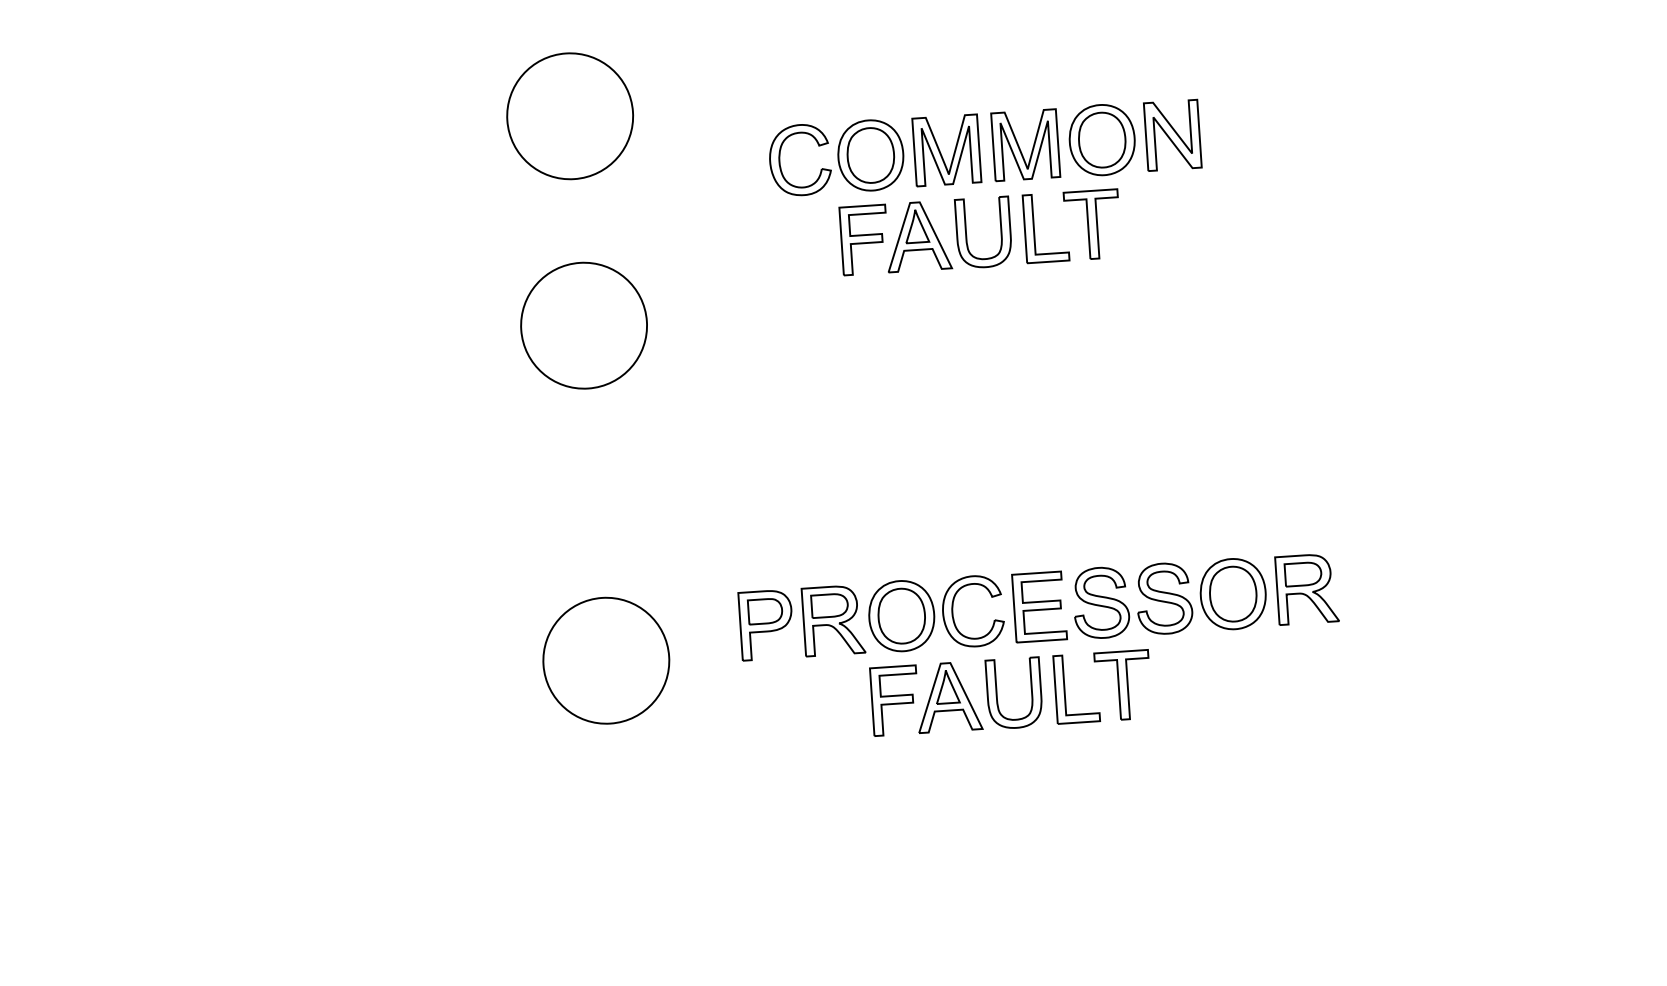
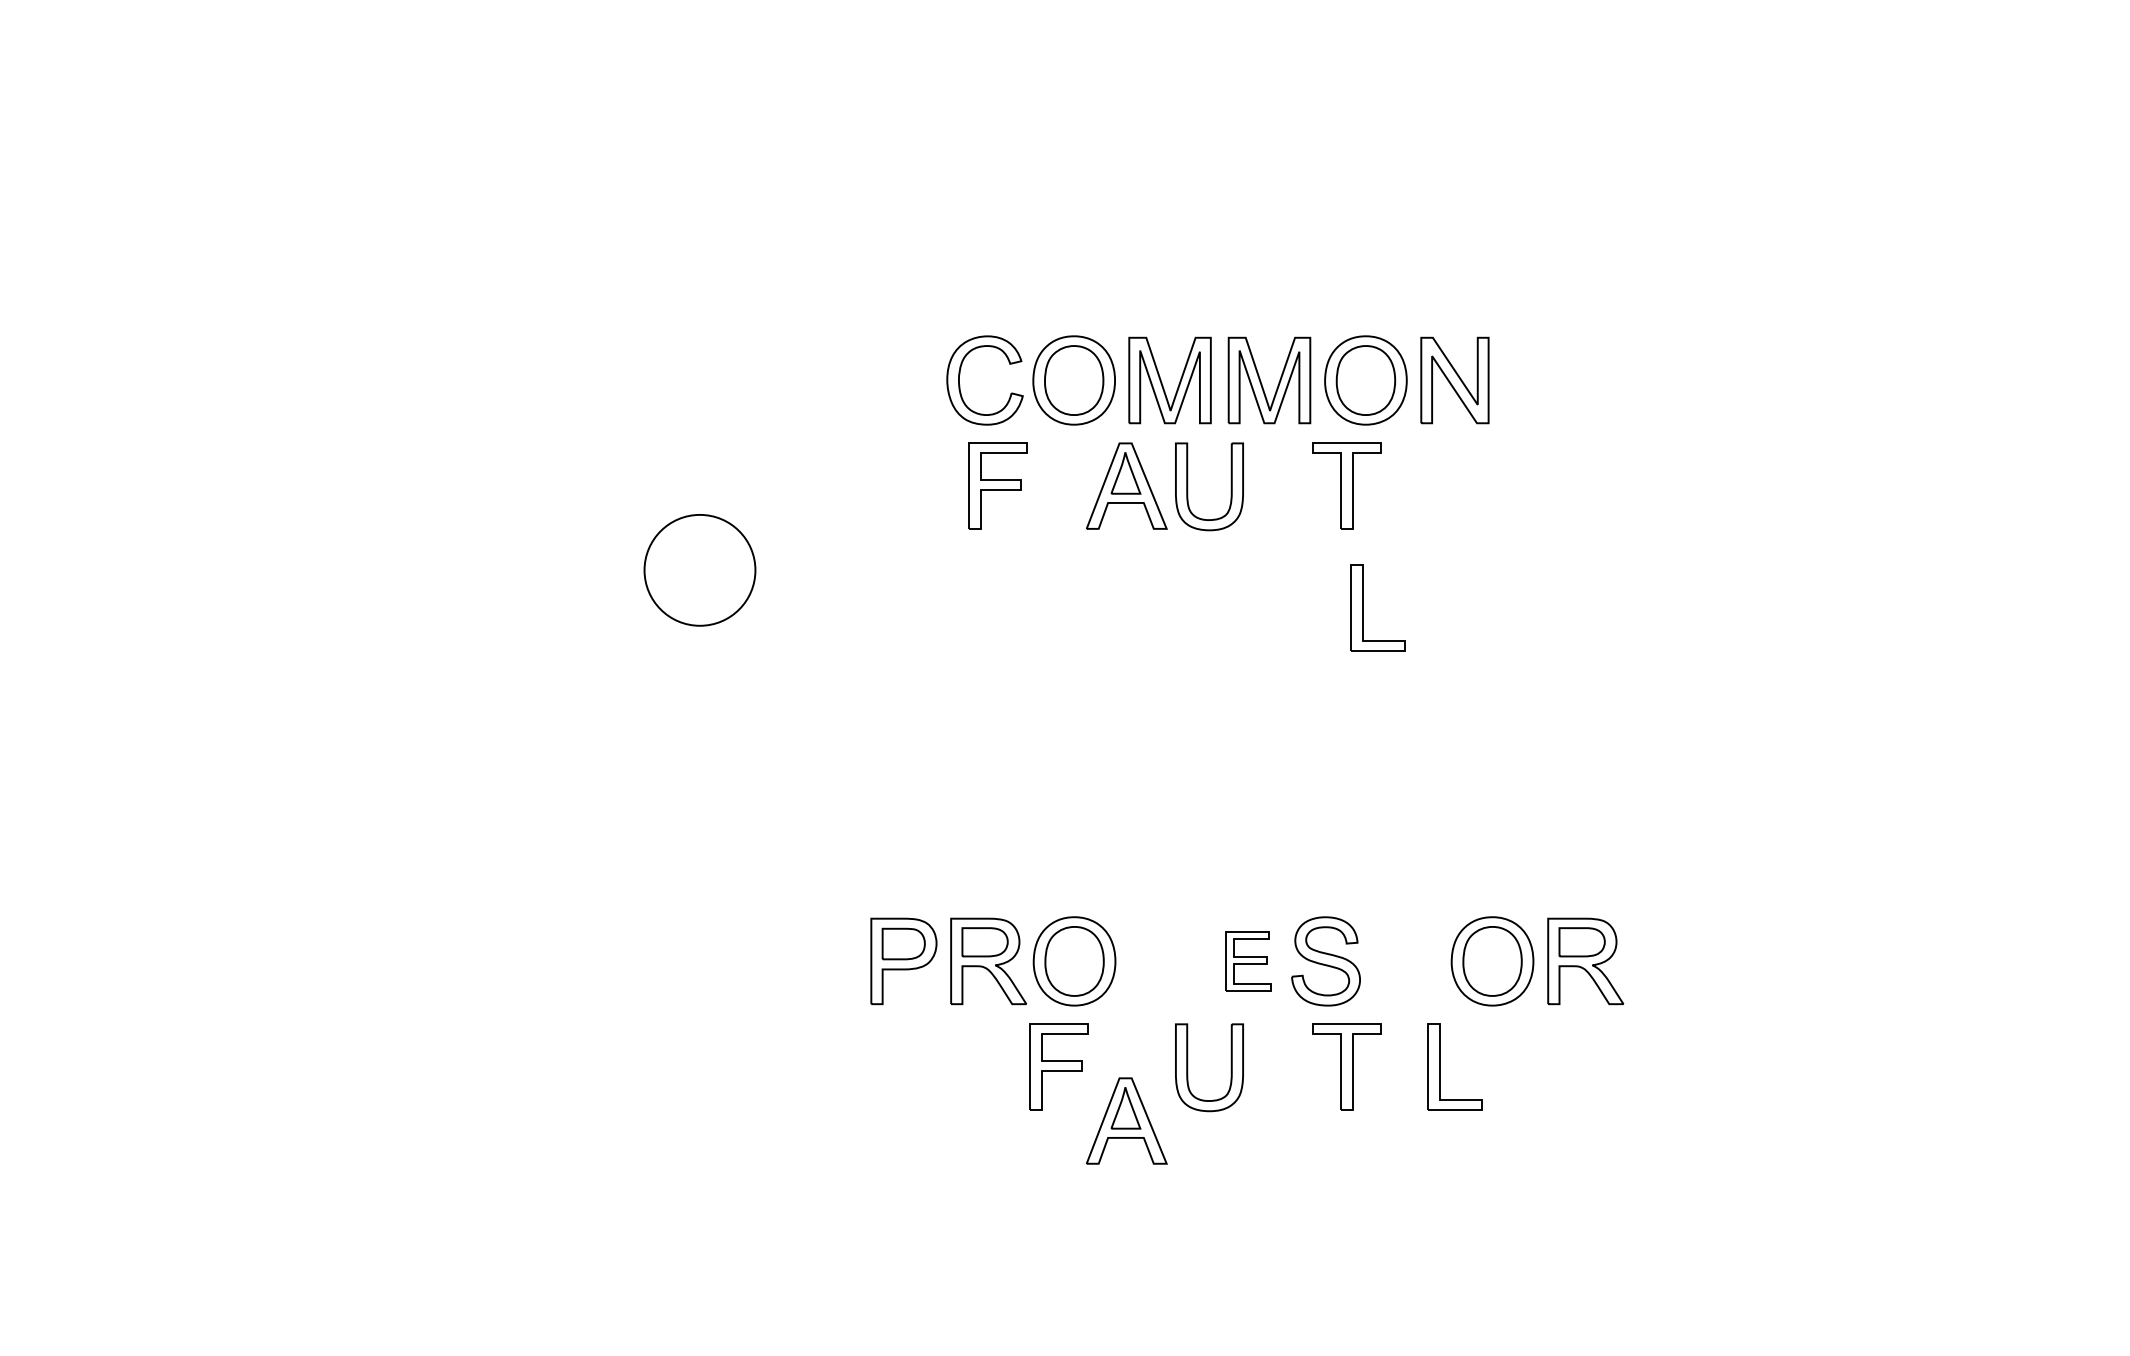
part: (569, 116) -> (699, 306), removed
part: (1034, 228) -> (1363, 607), moved
part: (863, 239) -> (997, 485), moved
part: (583, 325) -> (699, 570), size x0.7
part: (1164, 598) -> (1405, 961), removed
part: (1039, 607) -> (1248, 961), size x0.7
part: (953, 612) -> (1139, 961), removed
part: (605, 660) -> (699, 992), removed
part: (1065, 689) -> (1440, 1066), moved
part: (948, 696) -> (1126, 1120), moved

